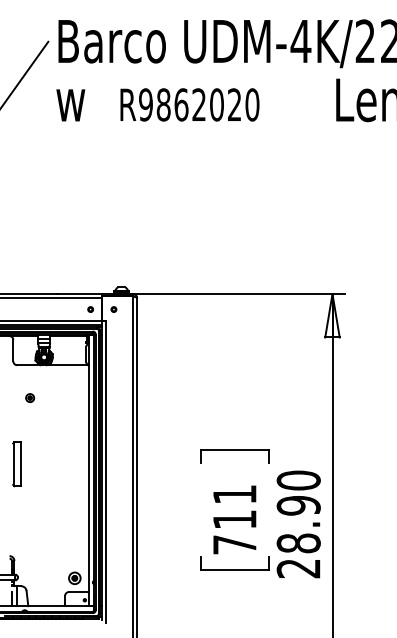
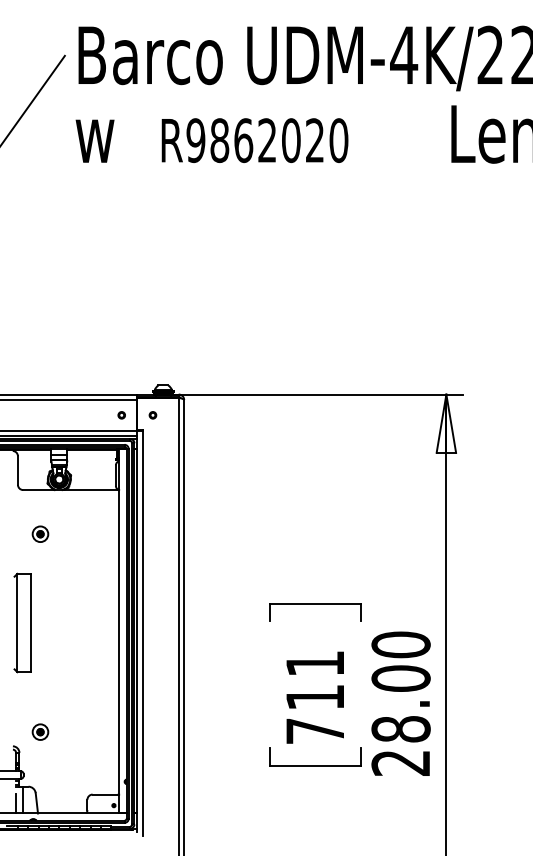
part: (30, 397) -> (40, 533), size x1.43
part: (16, 463) -> (22, 622), size x1.67
text: (298, 505) -> (400, 678), 28.90 -> 28.00
part: (74, 577) -> (40, 731), moved

